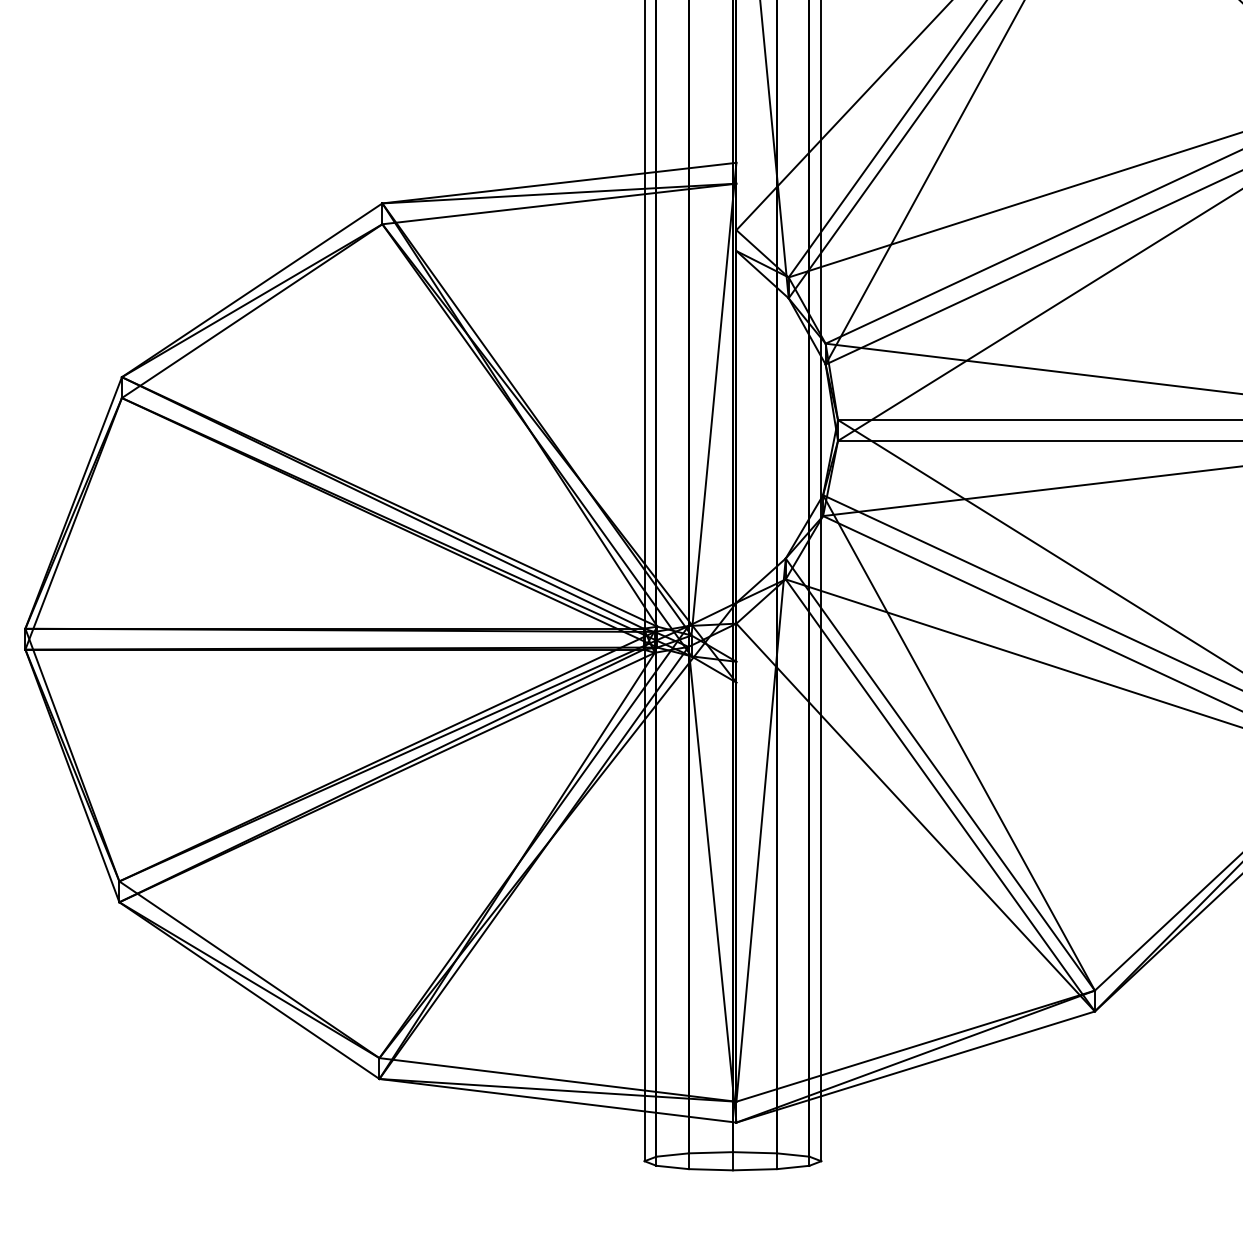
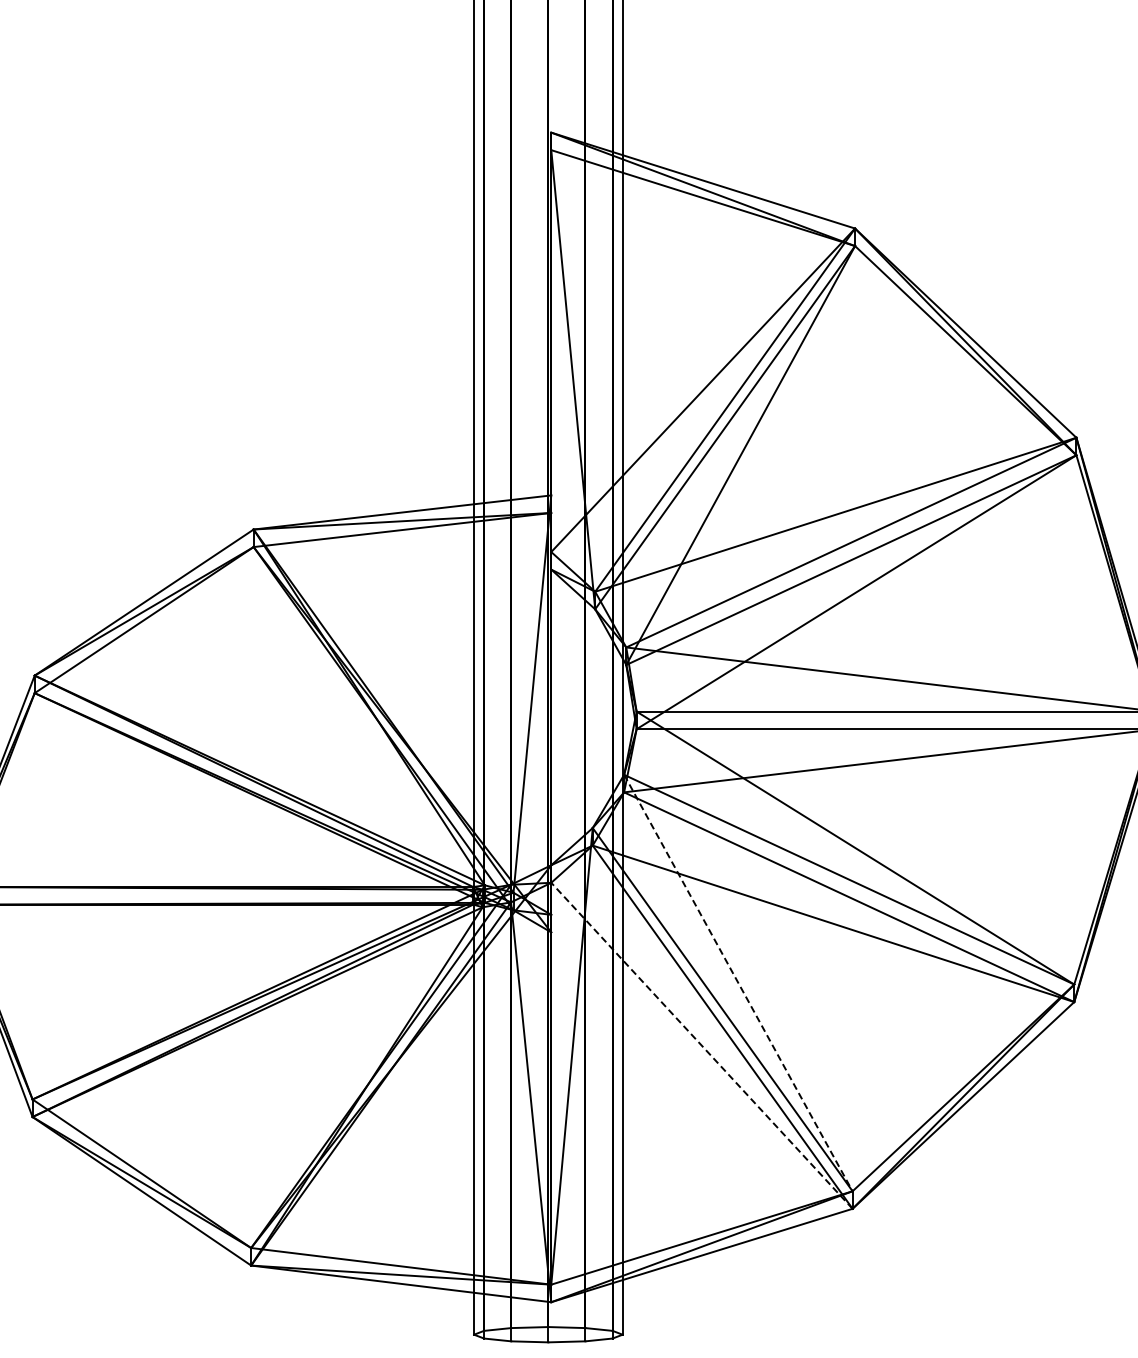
line: (959, 743) -> (738, 983), solid -> dashed
line: (915, 817) -> (701, 1045), solid -> dashed

